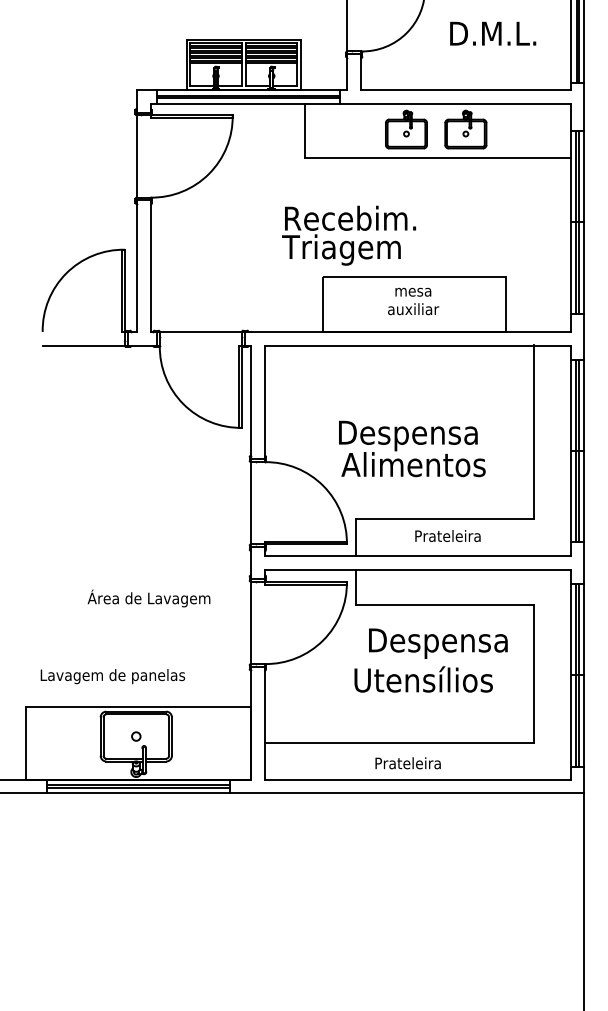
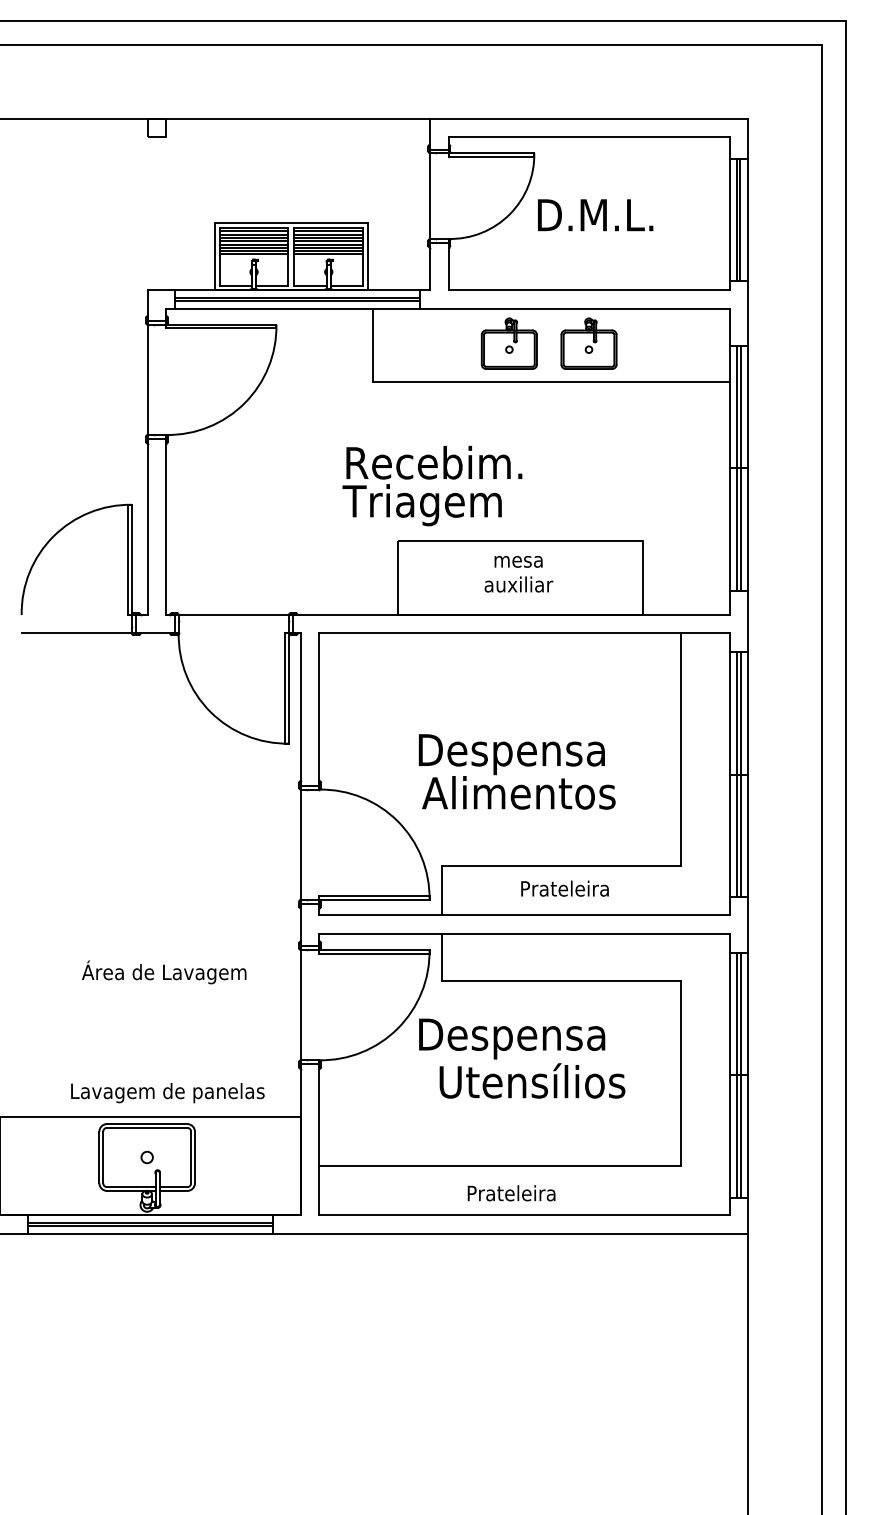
text: (493, 33) -> (595, 215), moved
text: (438, 643) -> (512, 1038), moved
text: (112, 676) -> (167, 1093), moved

